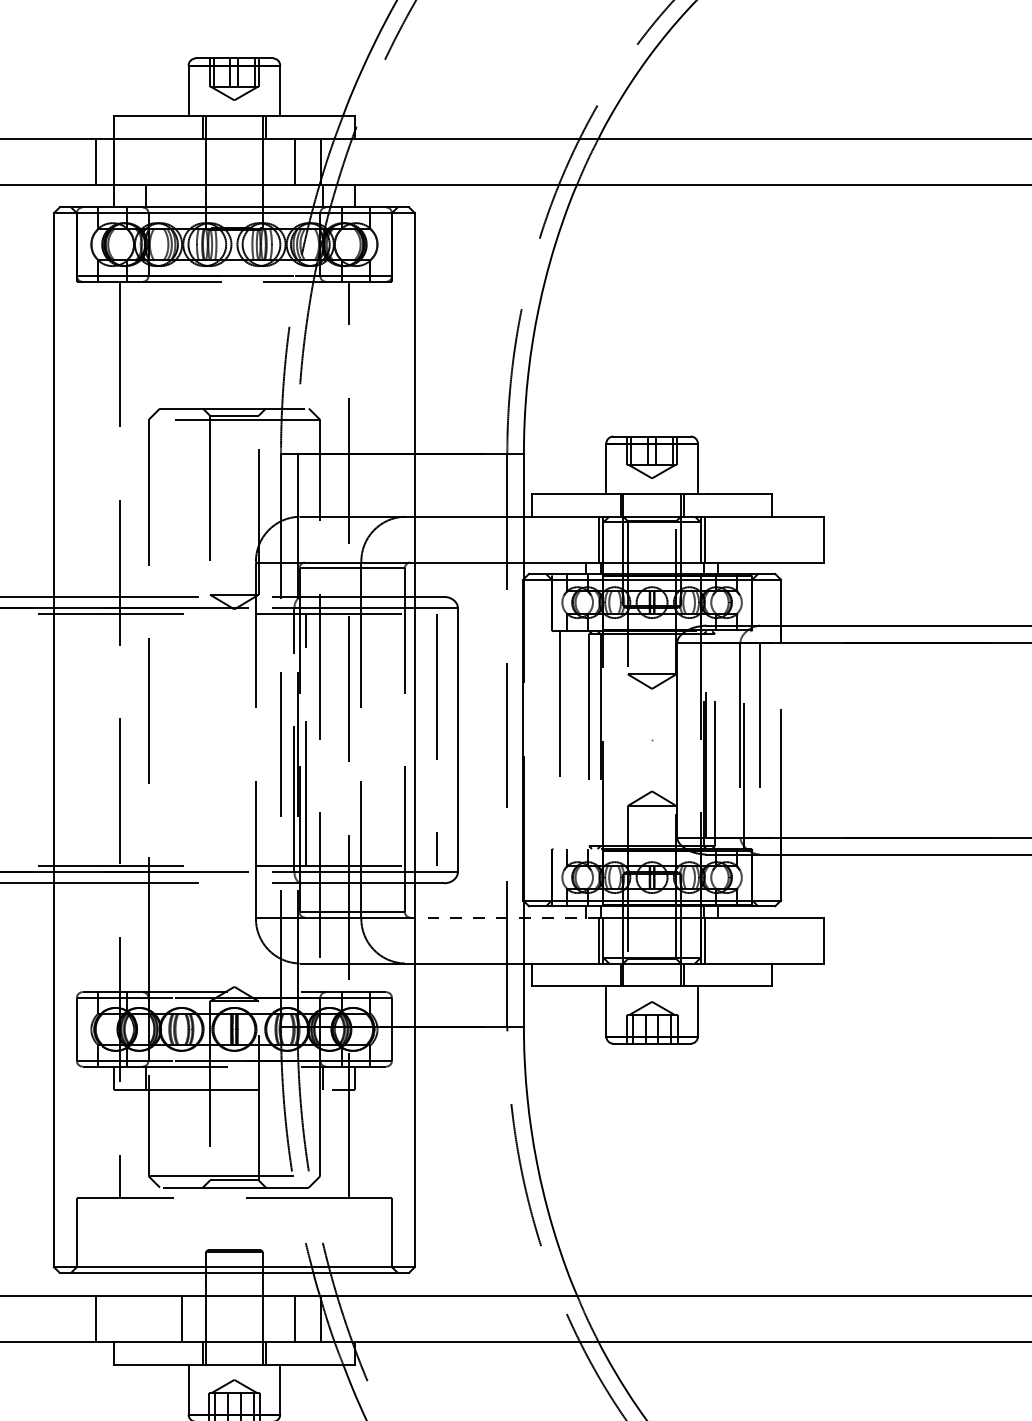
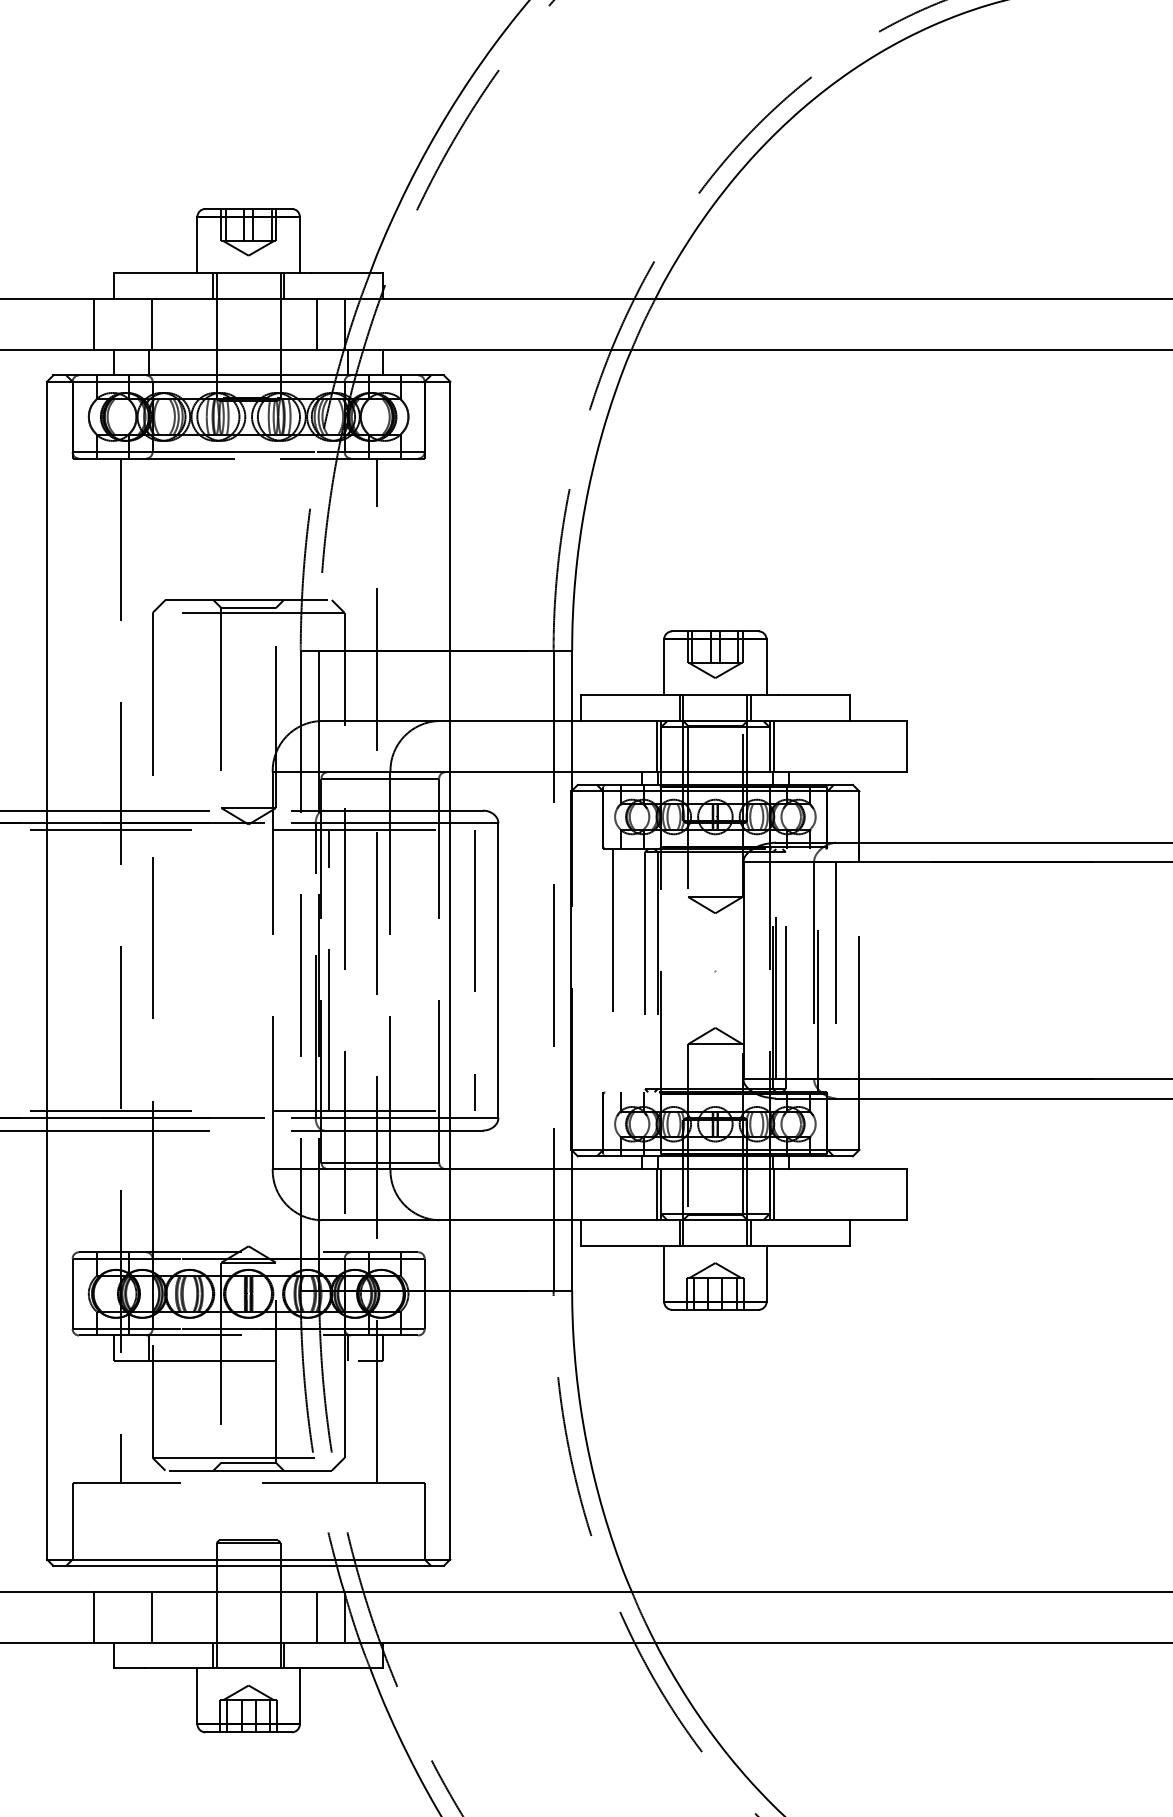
line: (114, 161) -> (152, 323), moved
line: (506, 918) -> (552, 1169), dashed -> solid
line: (182, 1318) -> (152, 1616), moved

